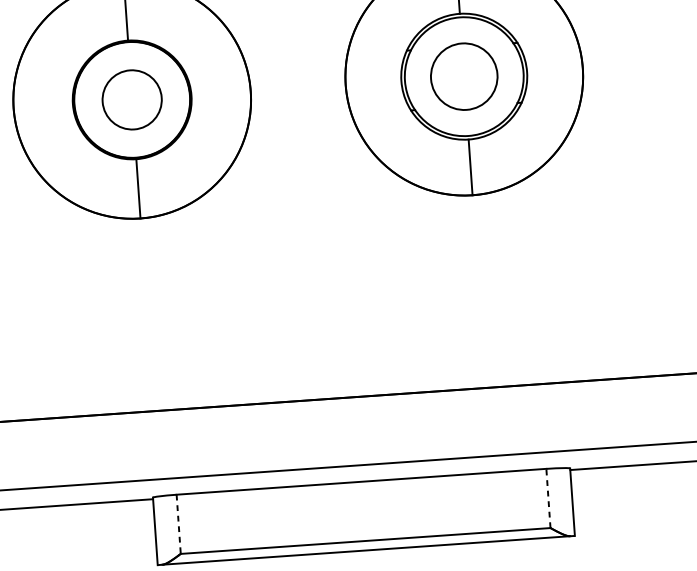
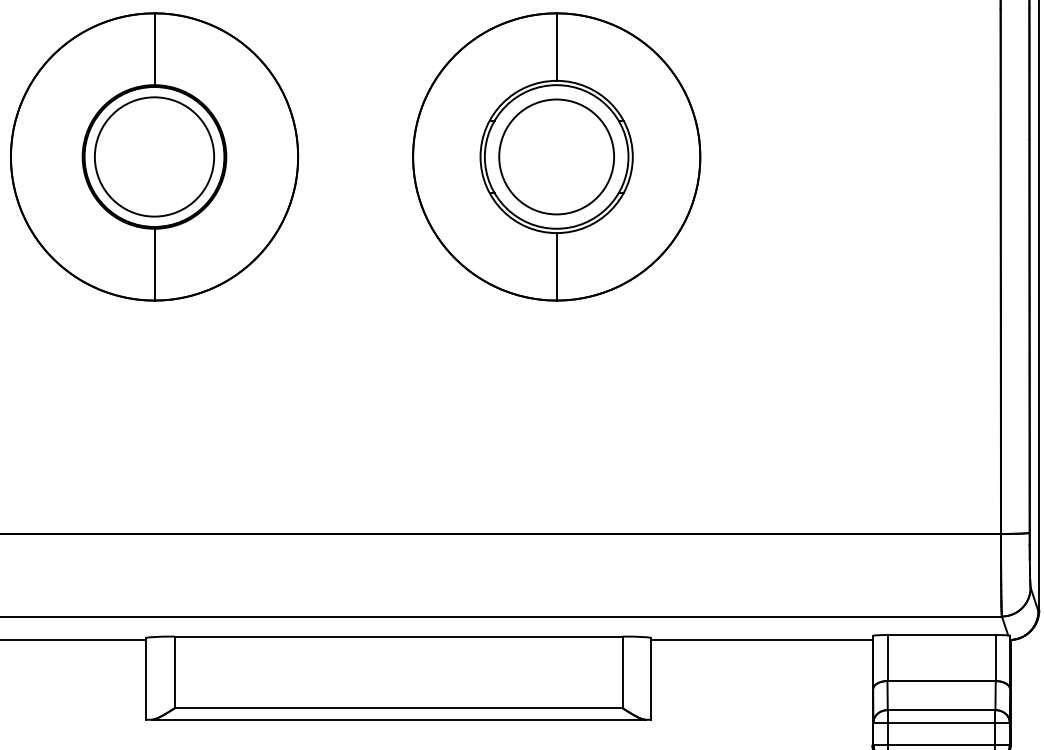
circle: (464, 76) -> (556, 156), size x1.43
circle: (132, 99) -> (154, 156), size x1.67
line: (548, 498) -> (622, 672), dashed -> solid
line: (178, 524) -> (174, 672), dashed -> solid

